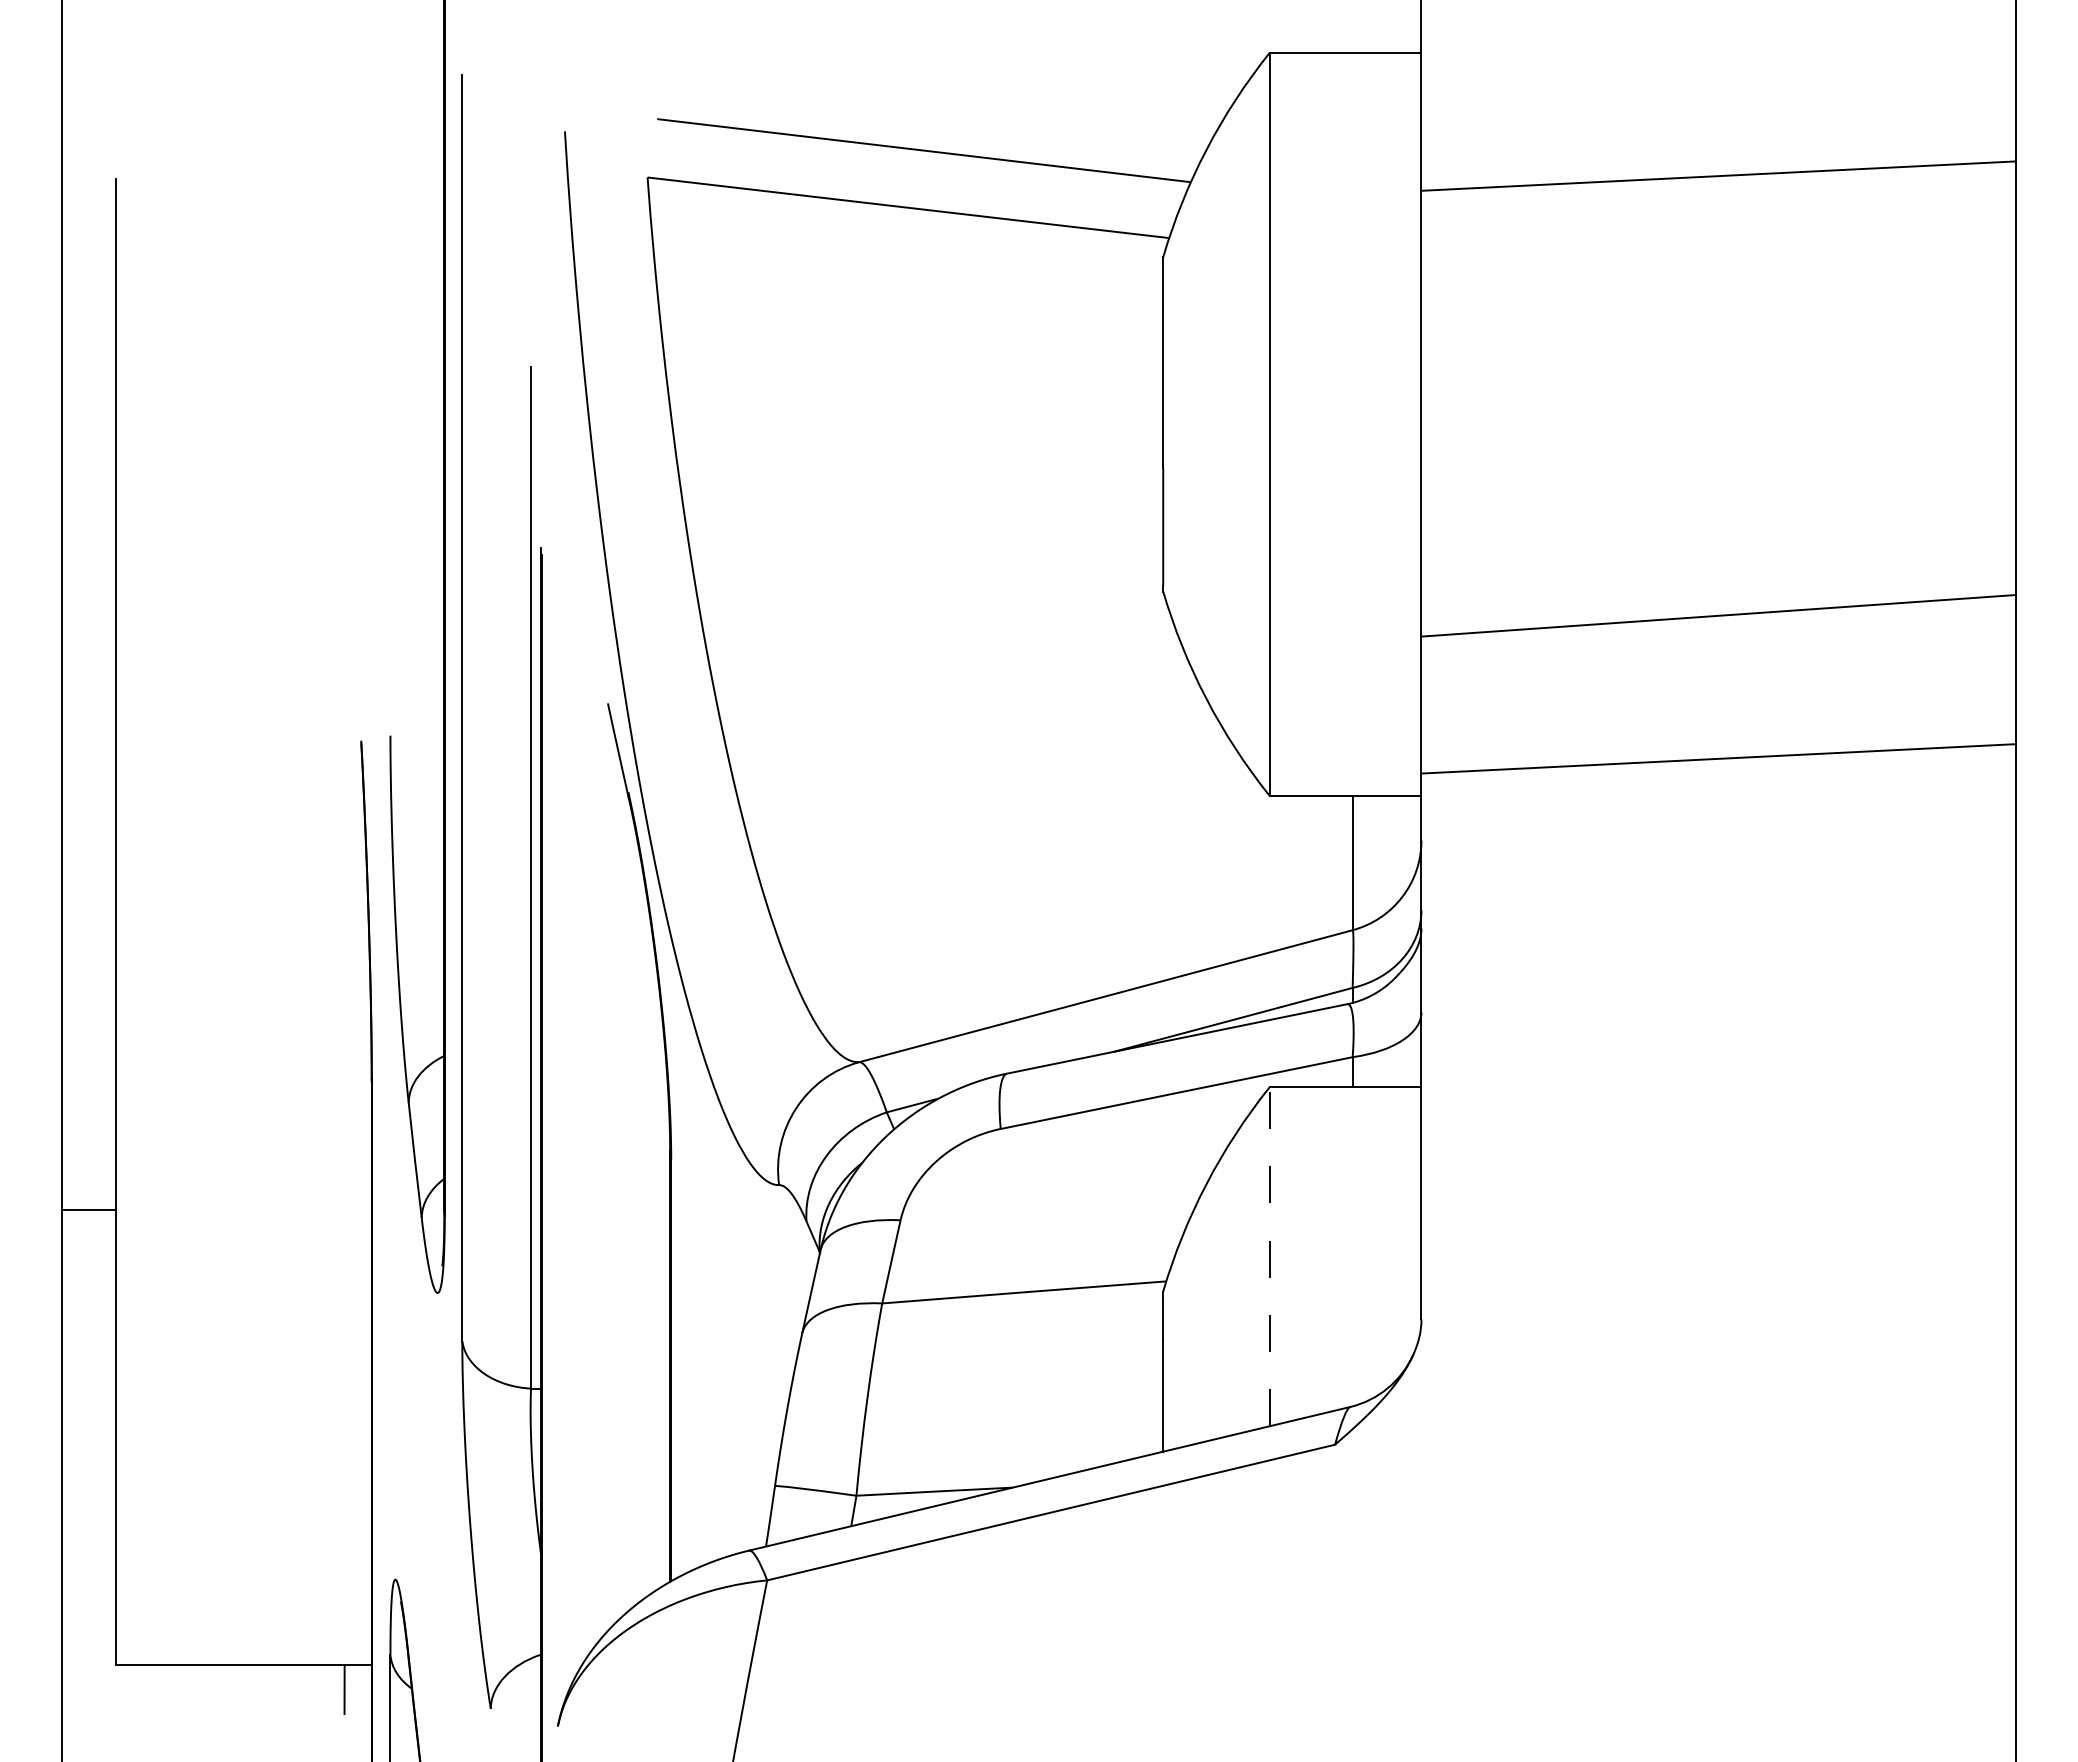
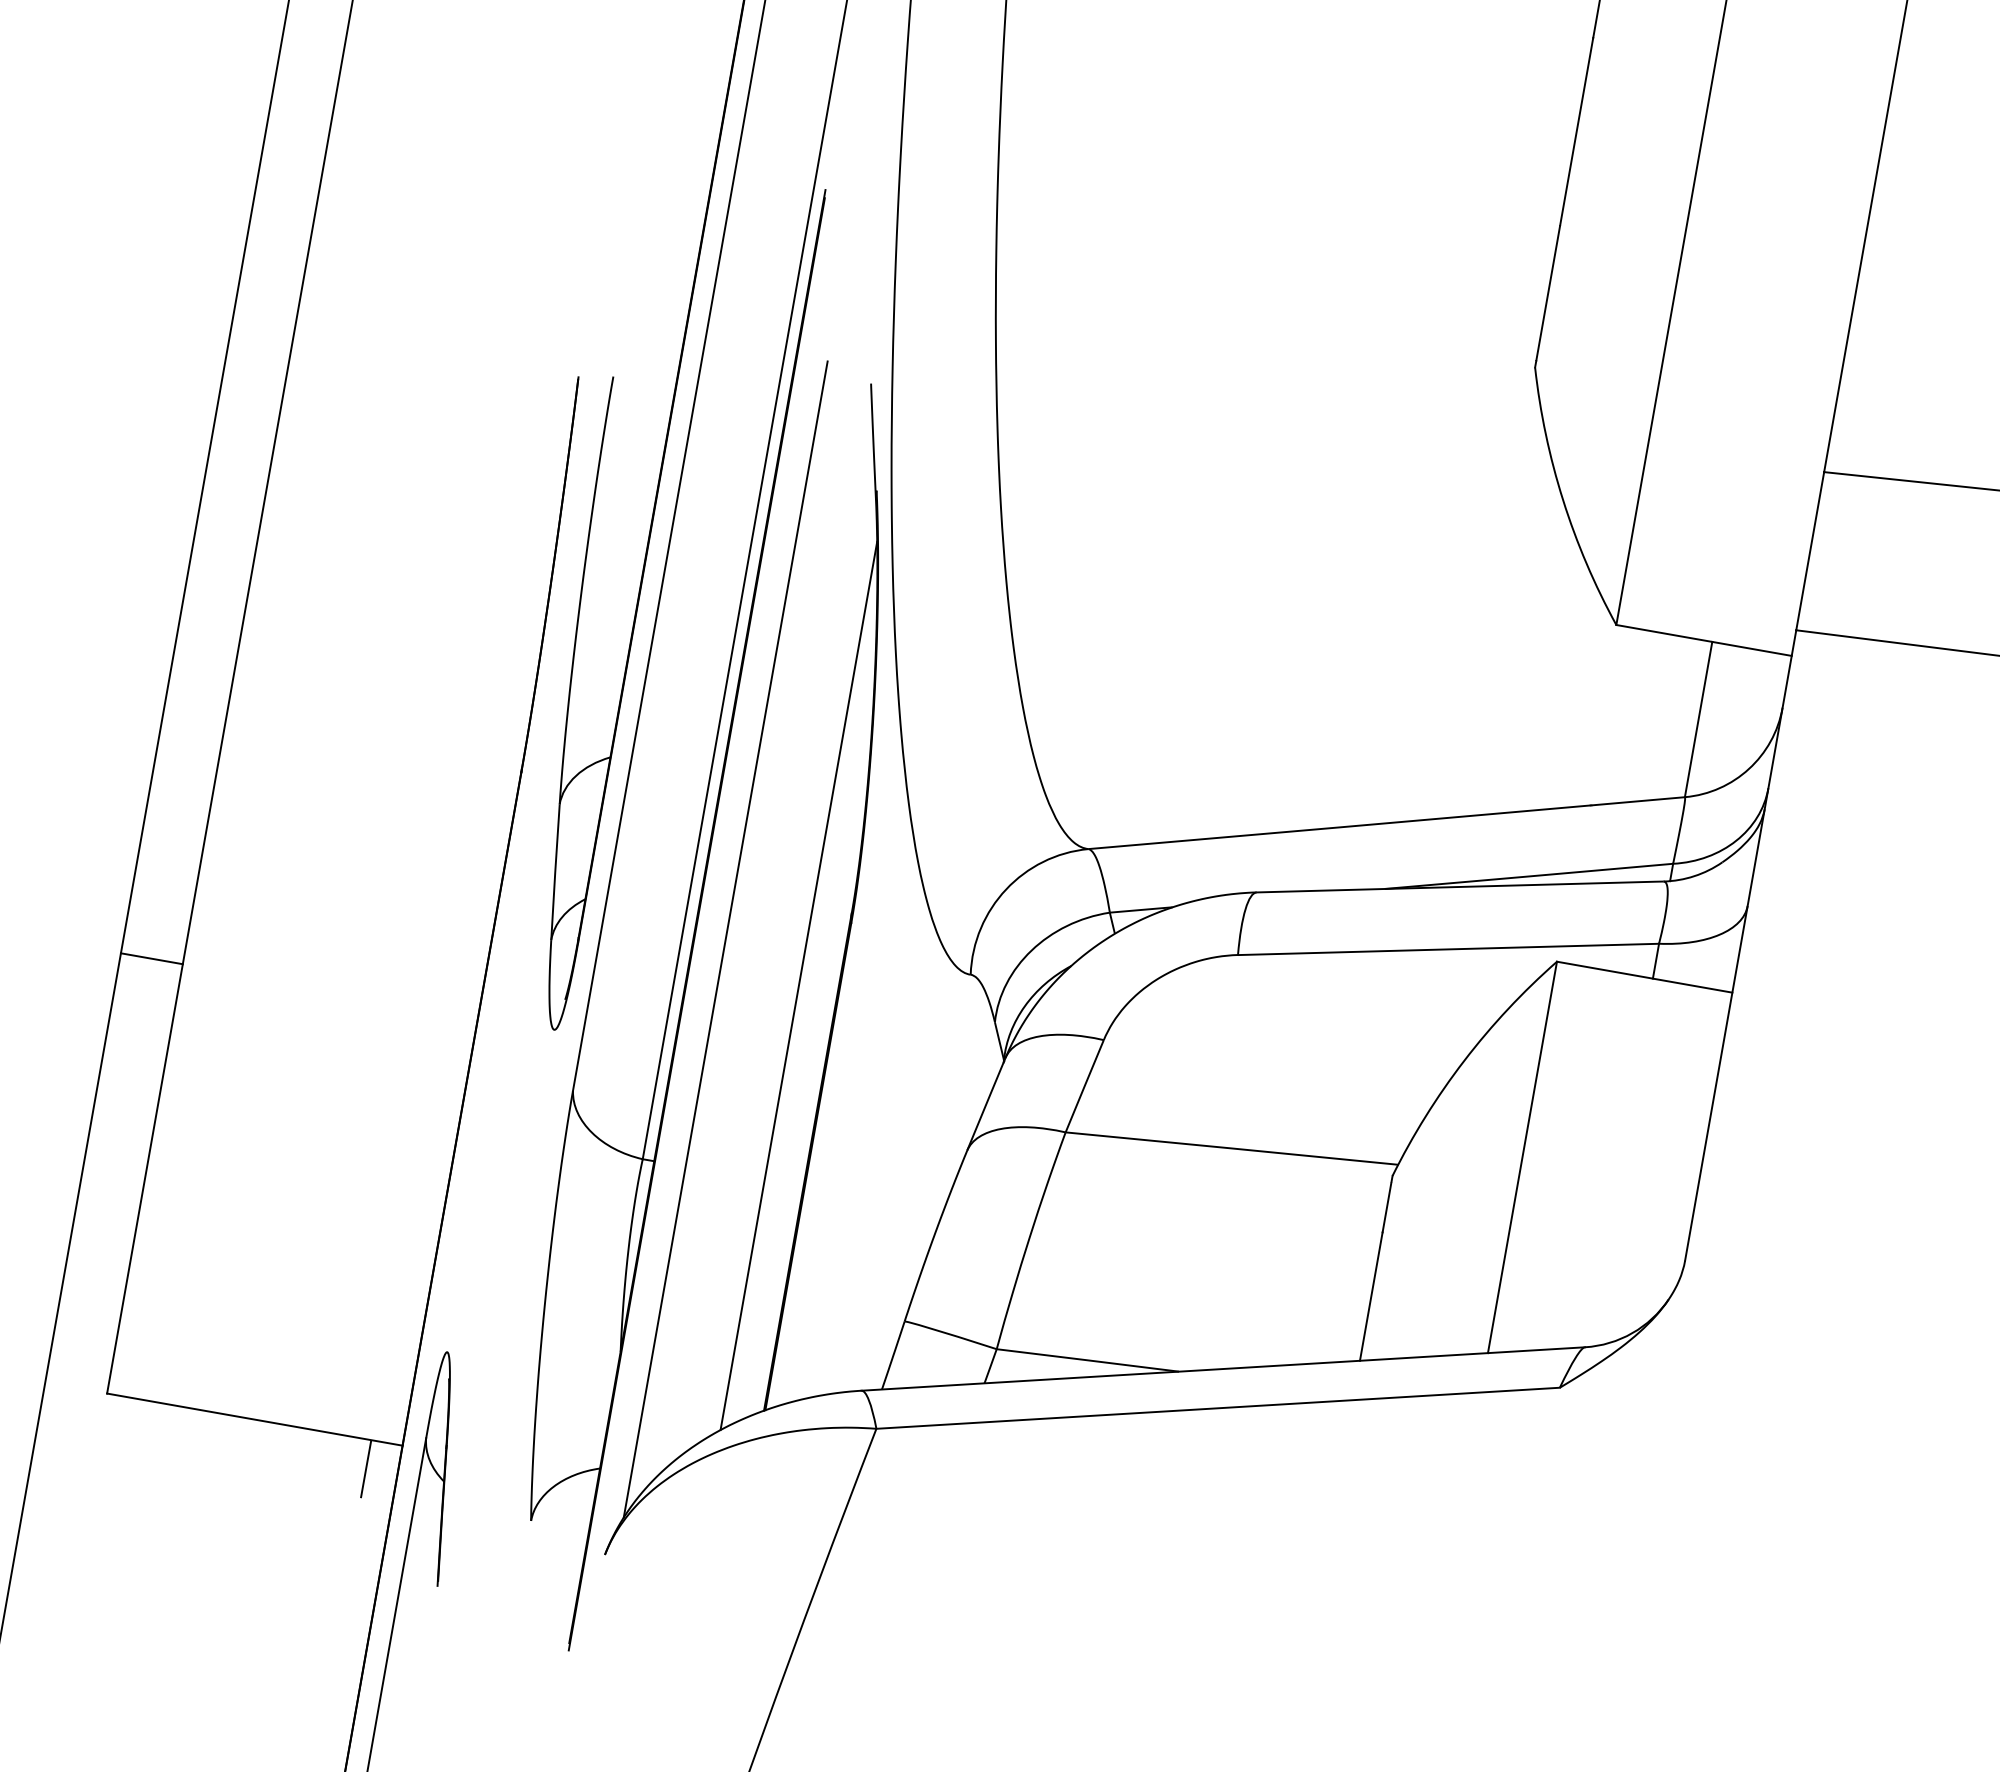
line: (568, 1191) -> (726, 939), added
line: (88, 1209) -> (151, 958), moved
line: (636, 1219) -> (798, 985), added
line: (1269, 1256) -> (1522, 1157), dashed -> solid

